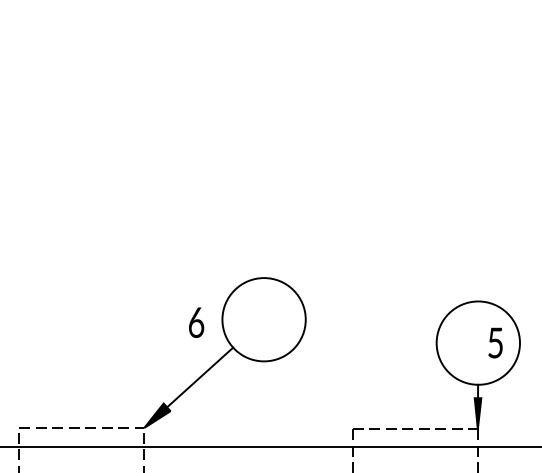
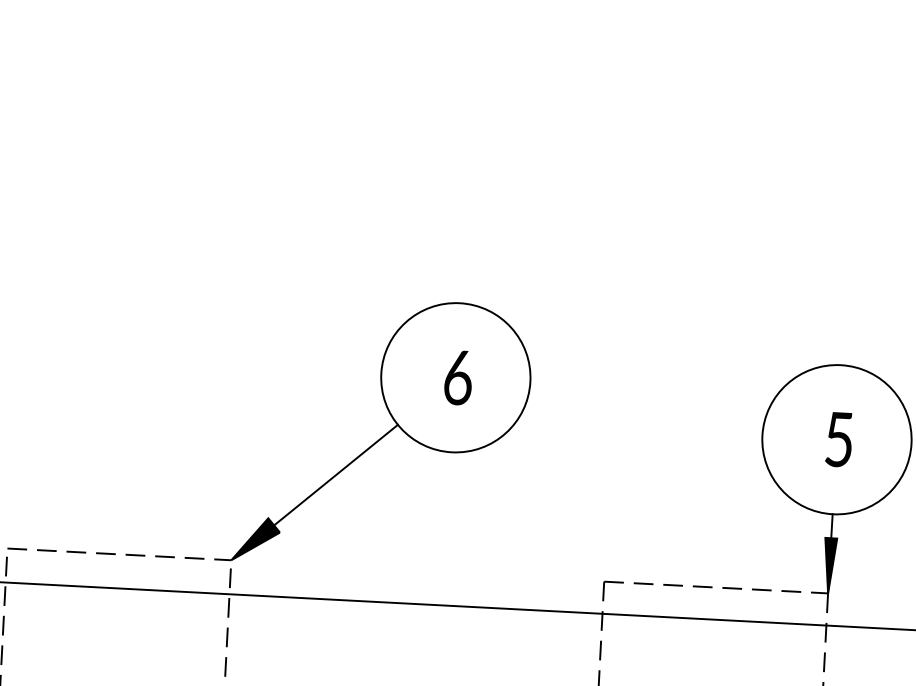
text: (196, 322) -> (458, 377), moved
text: (495, 342) -> (839, 438), moved

